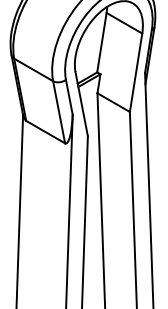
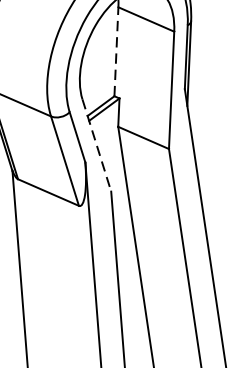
line: (101, 42) -> (115, 51), solid -> dashed
line: (81, 104) -> (96, 146), solid -> dashed

